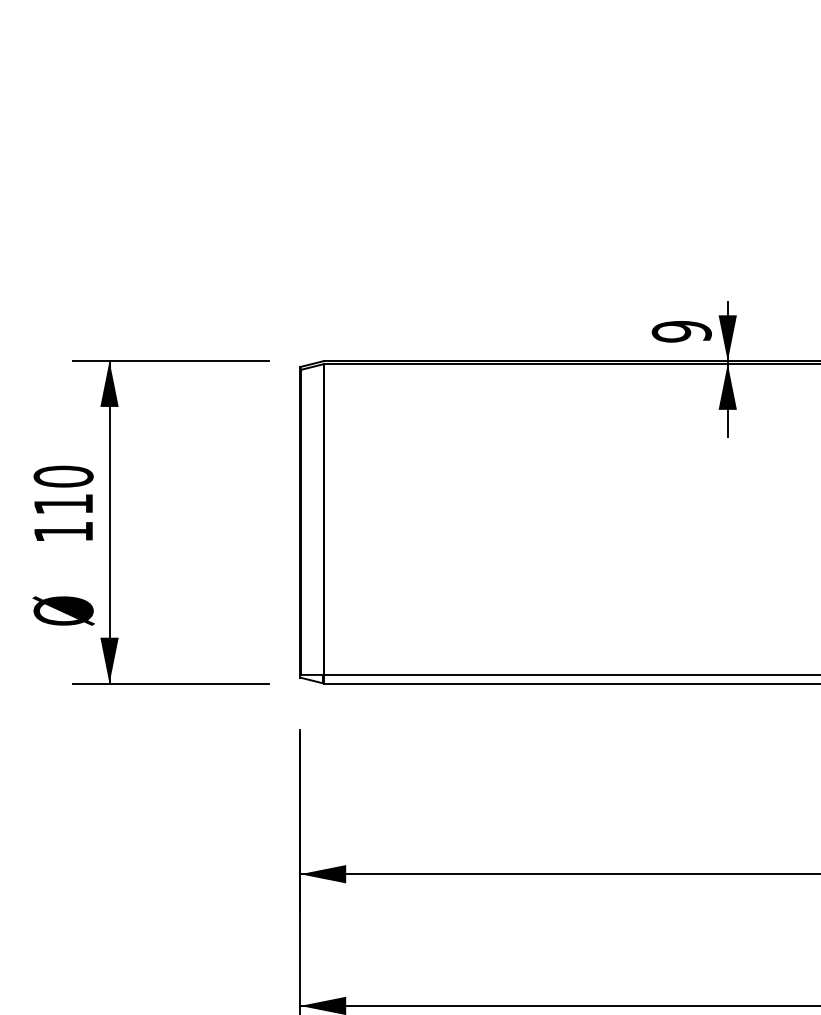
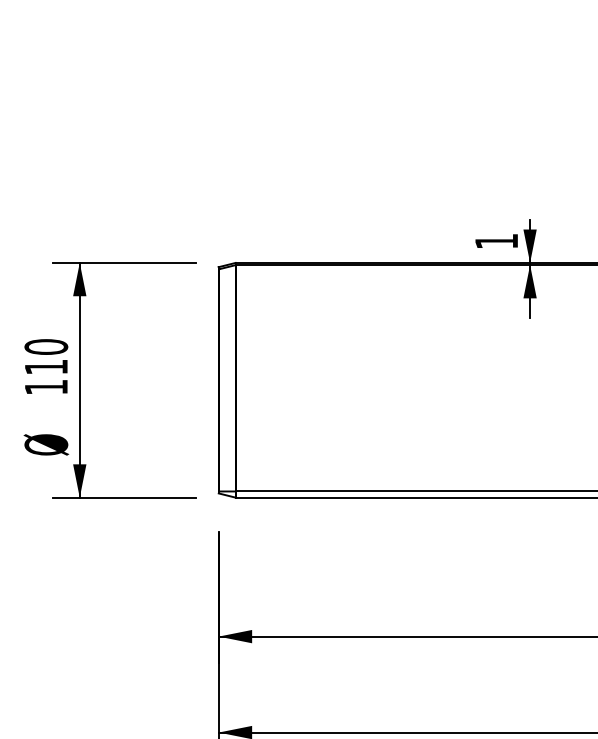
text: (681, 331) -> (496, 241), 9 -> 1

